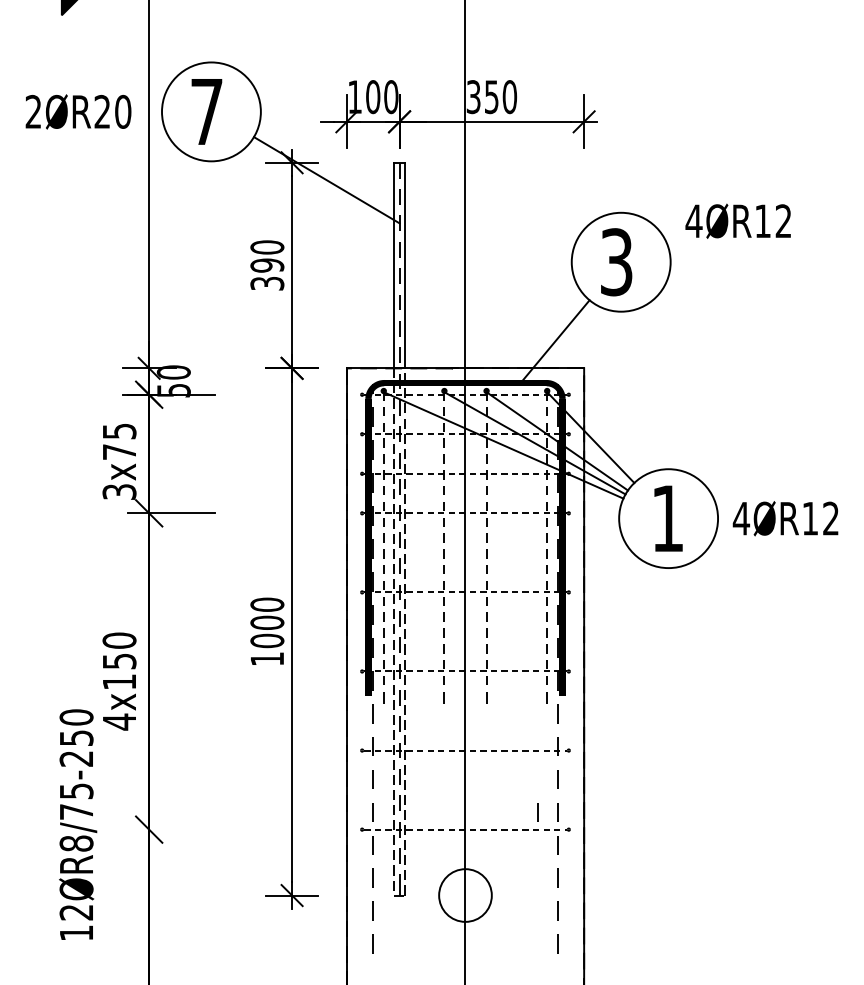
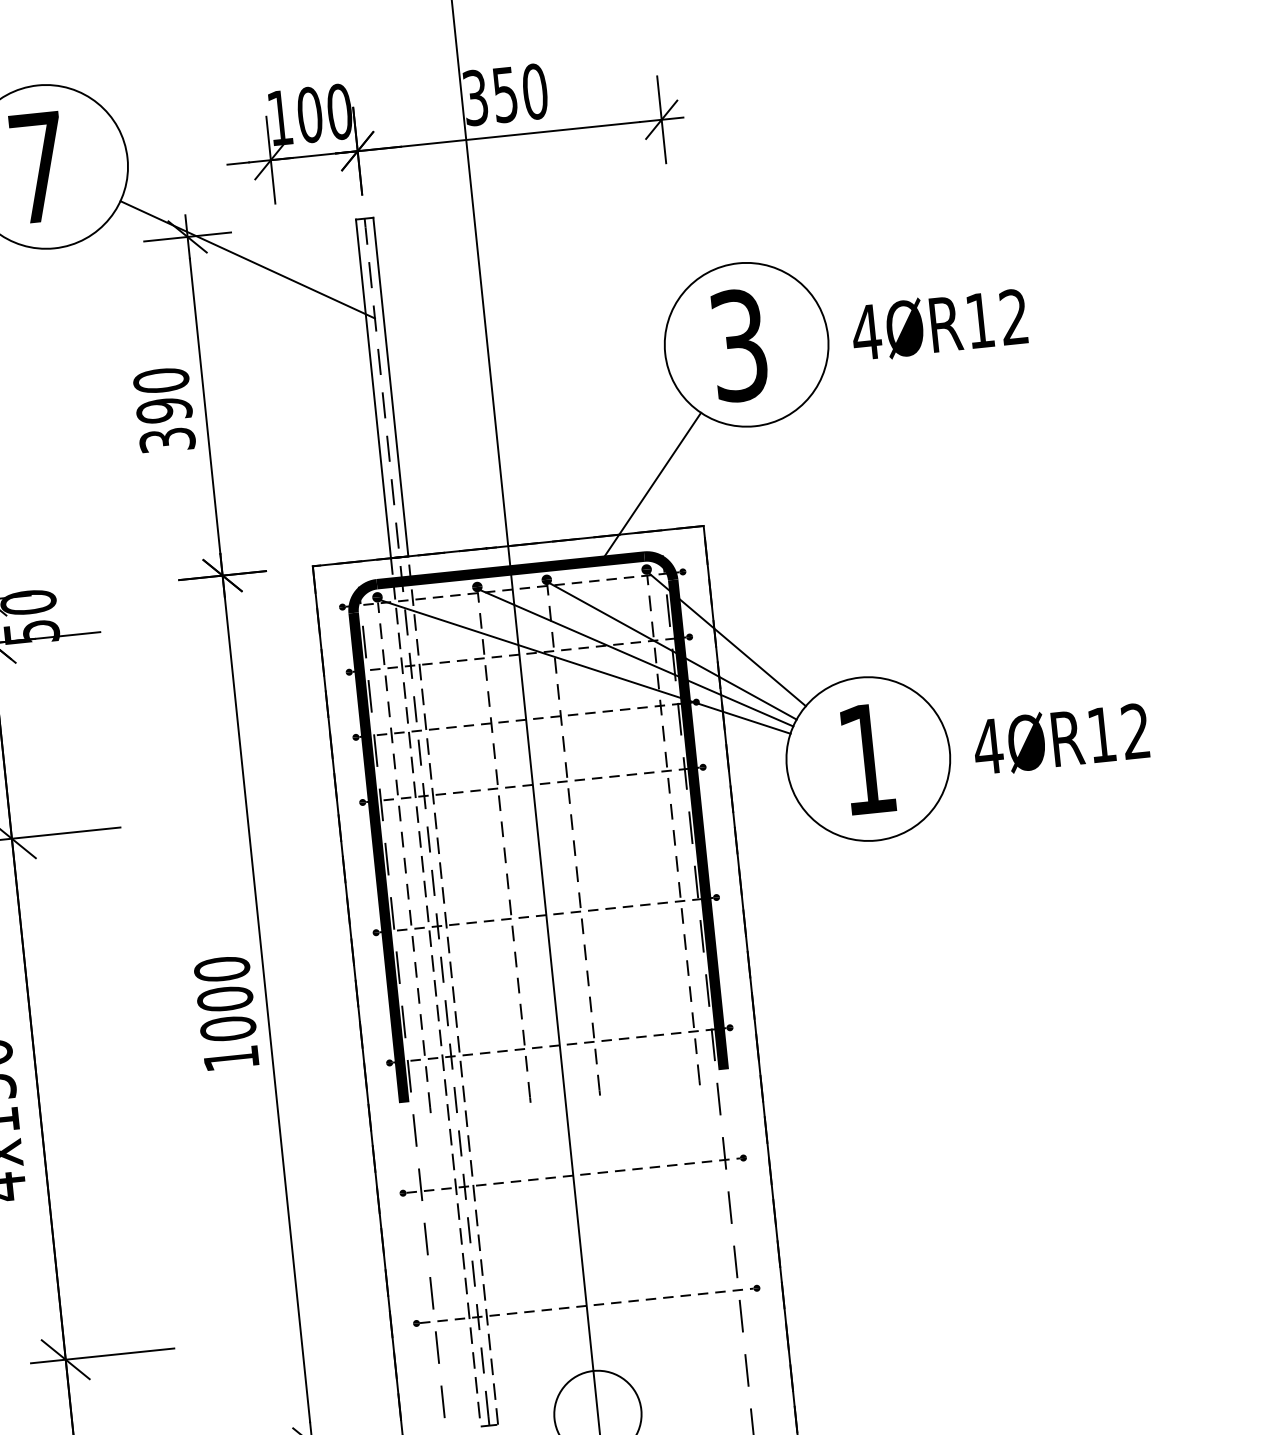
text: (737, 220) -> (938, 323), moved
line: (537, 812) -> (702, 1265), removed
line: (171, 829) -> (102, 1355), added

